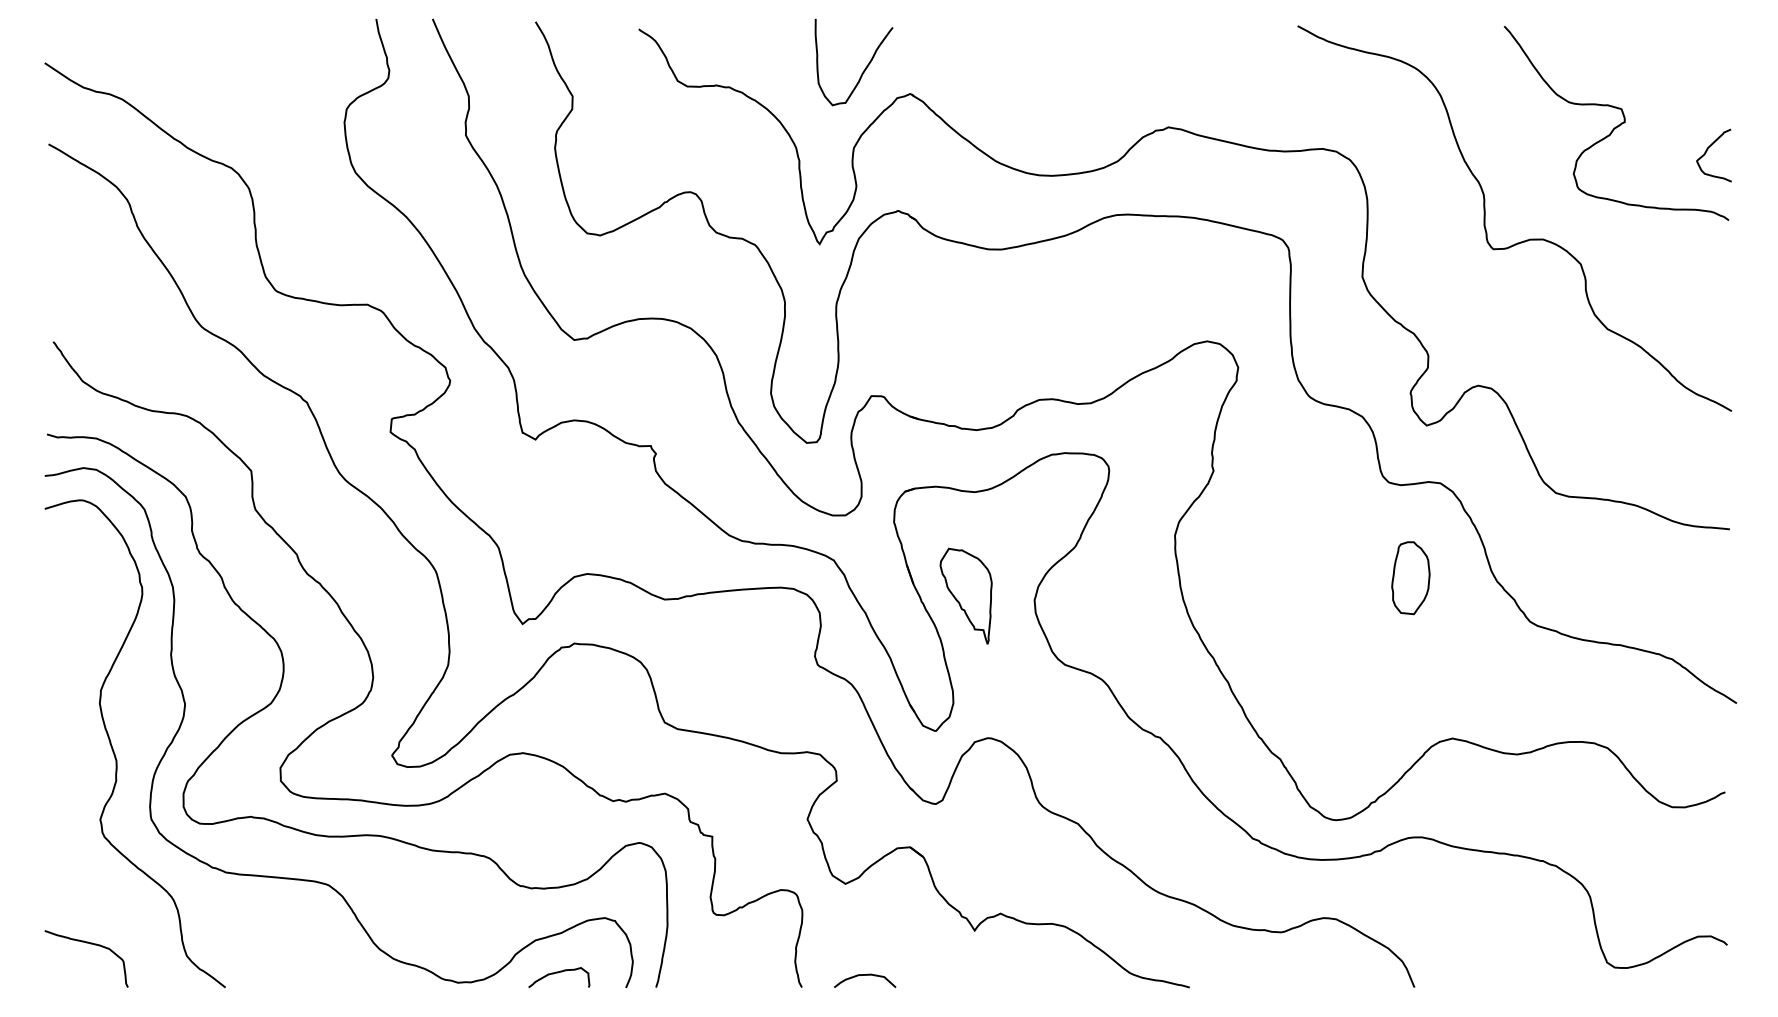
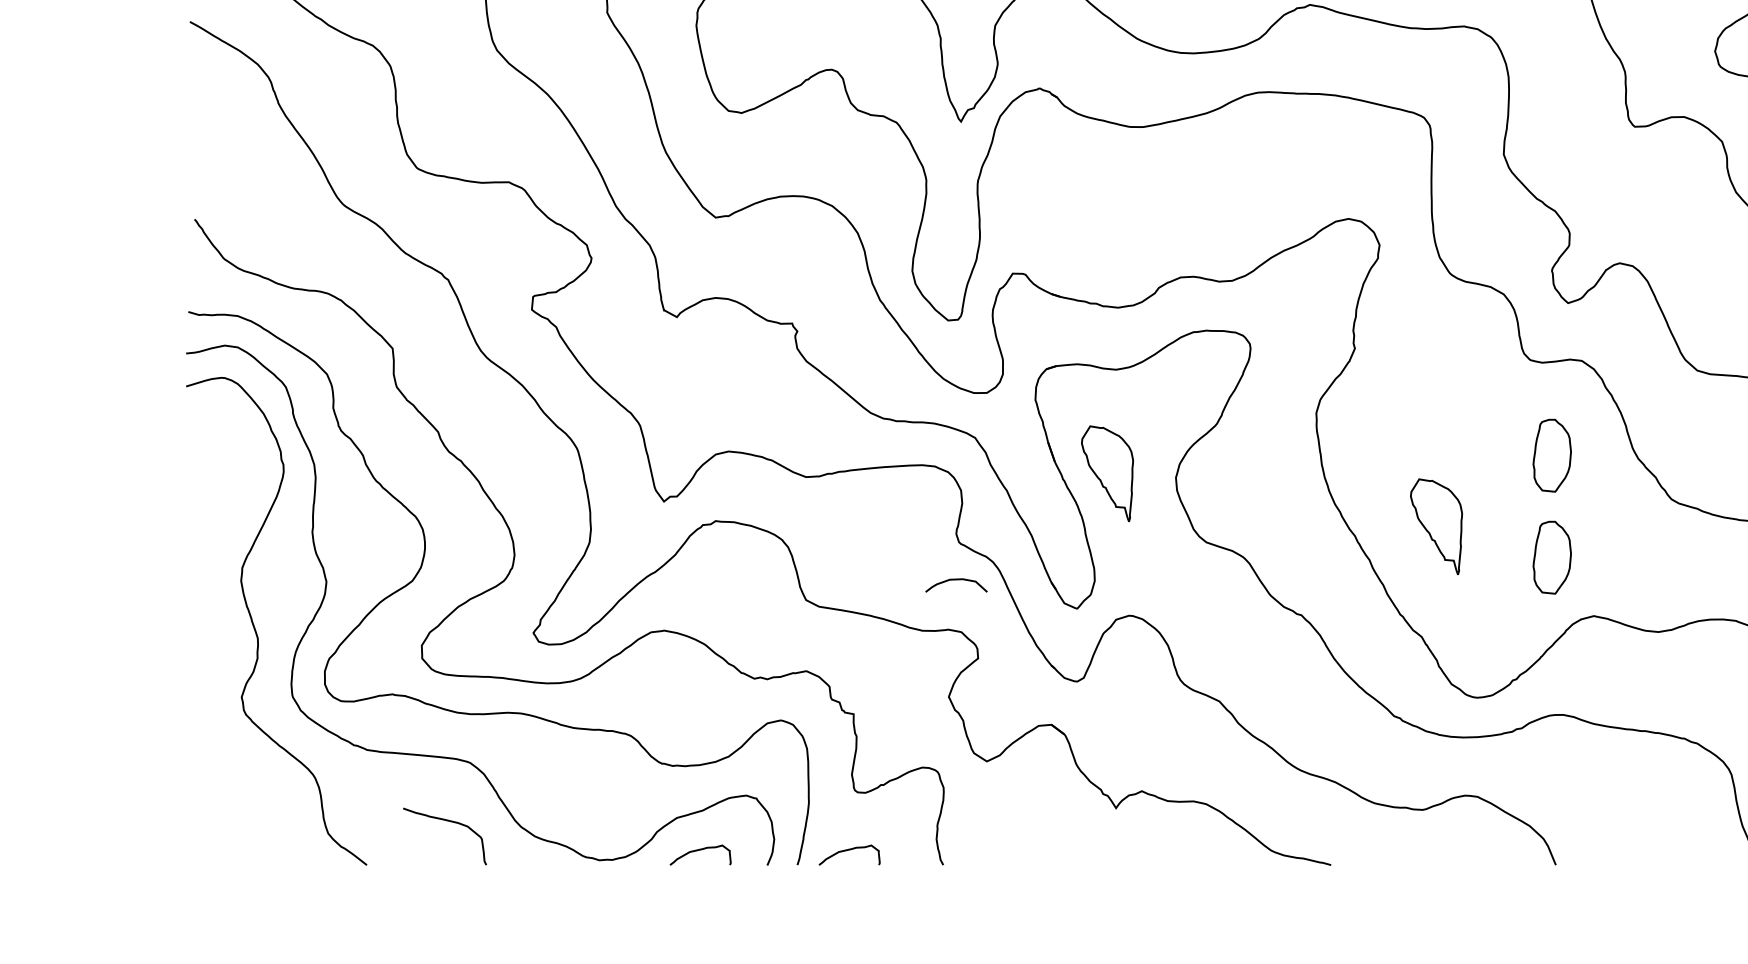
part: (1294, 648) -> (1435, 526), added
part: (1410, 680) -> (1551, 558), added
curve: (90, 944) -> (448, 822), moved
curve: (707, 973) -> (848, 851), added
curve: (865, 975) -> (956, 580), moved

